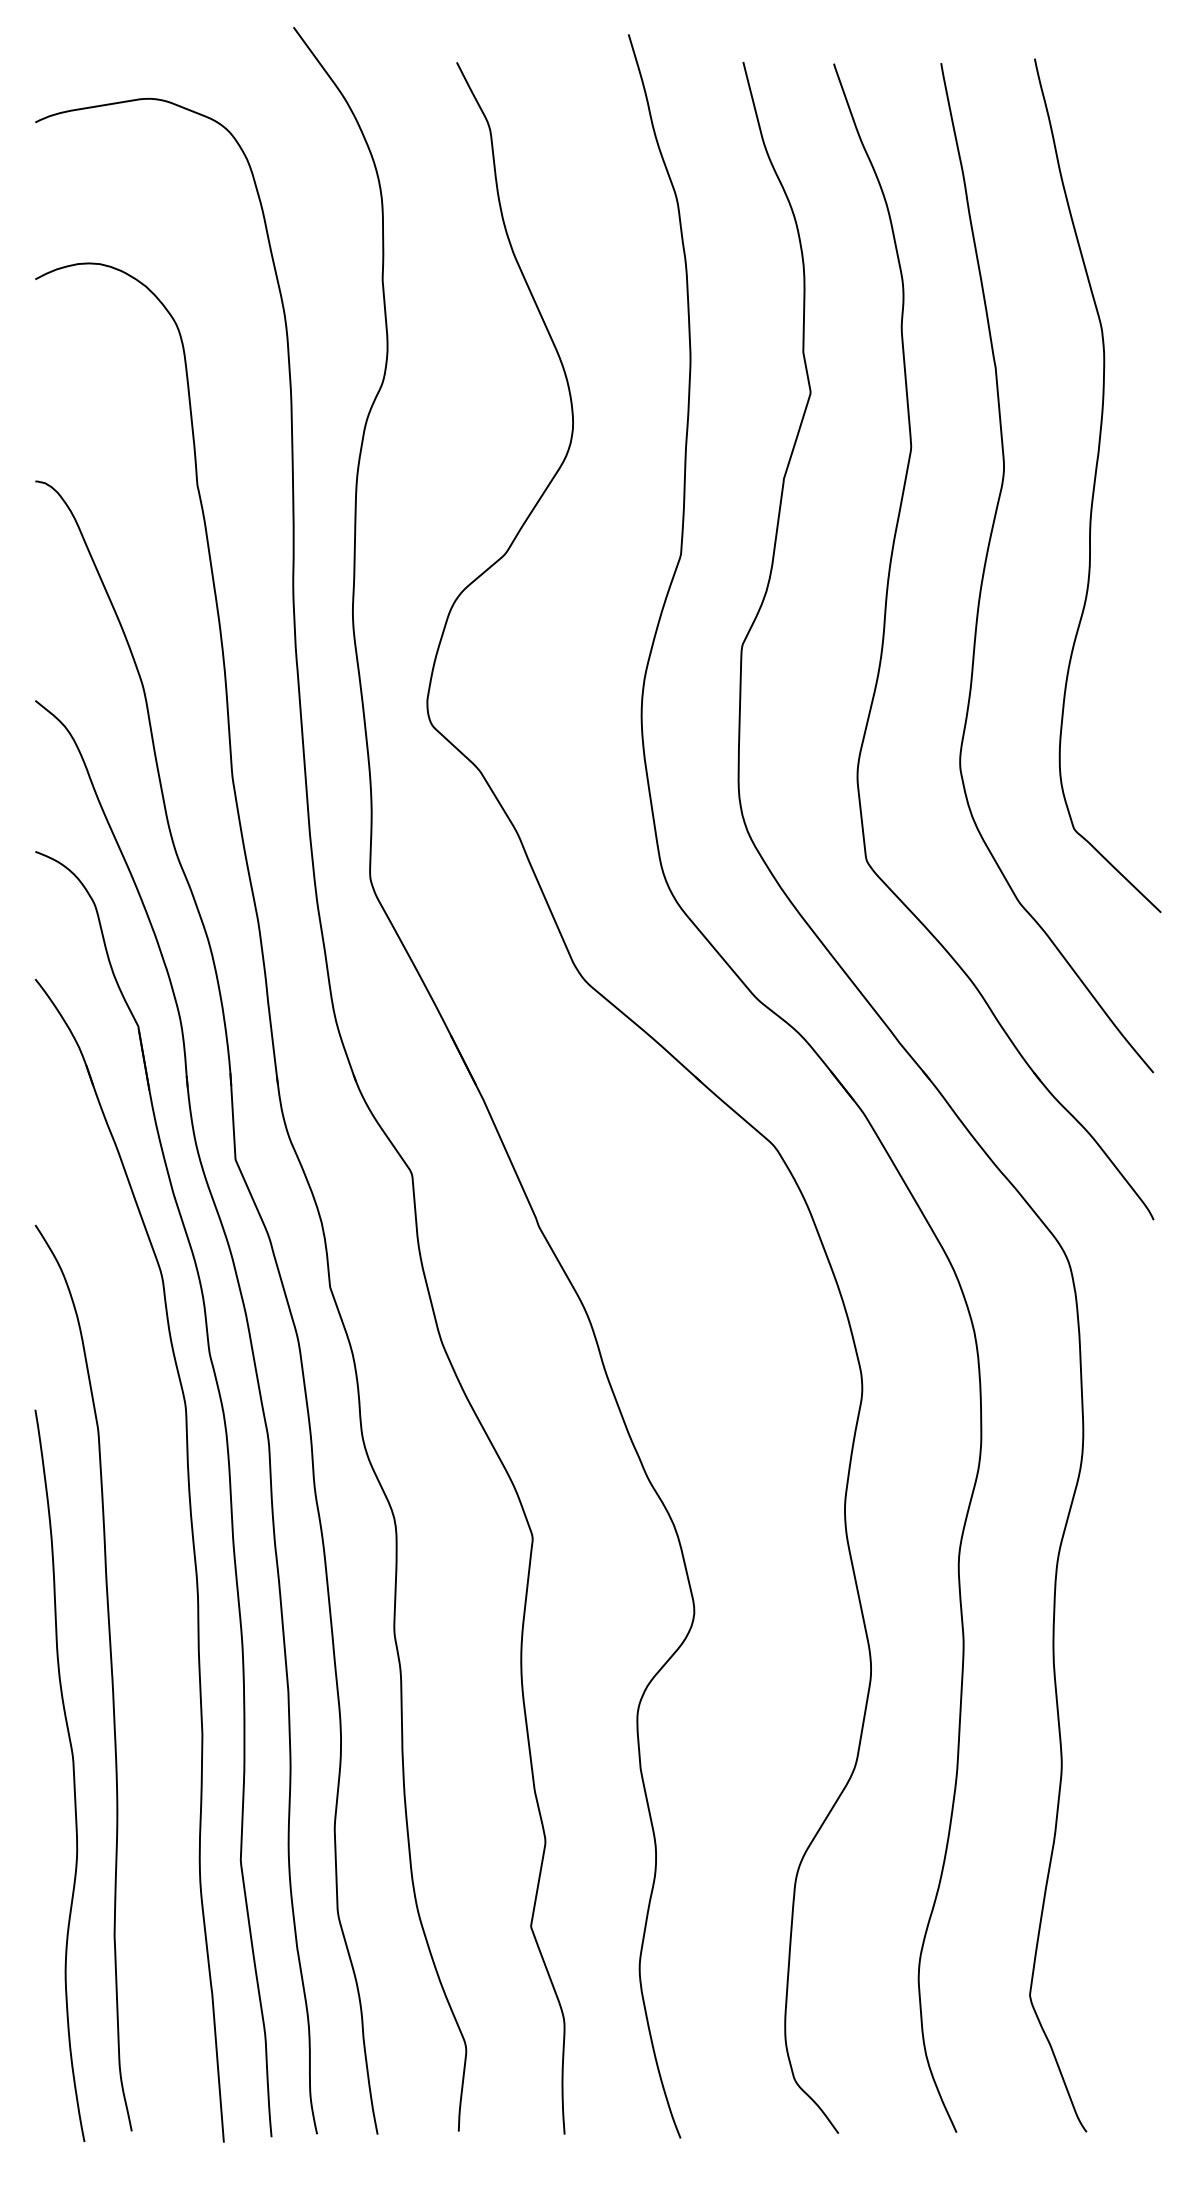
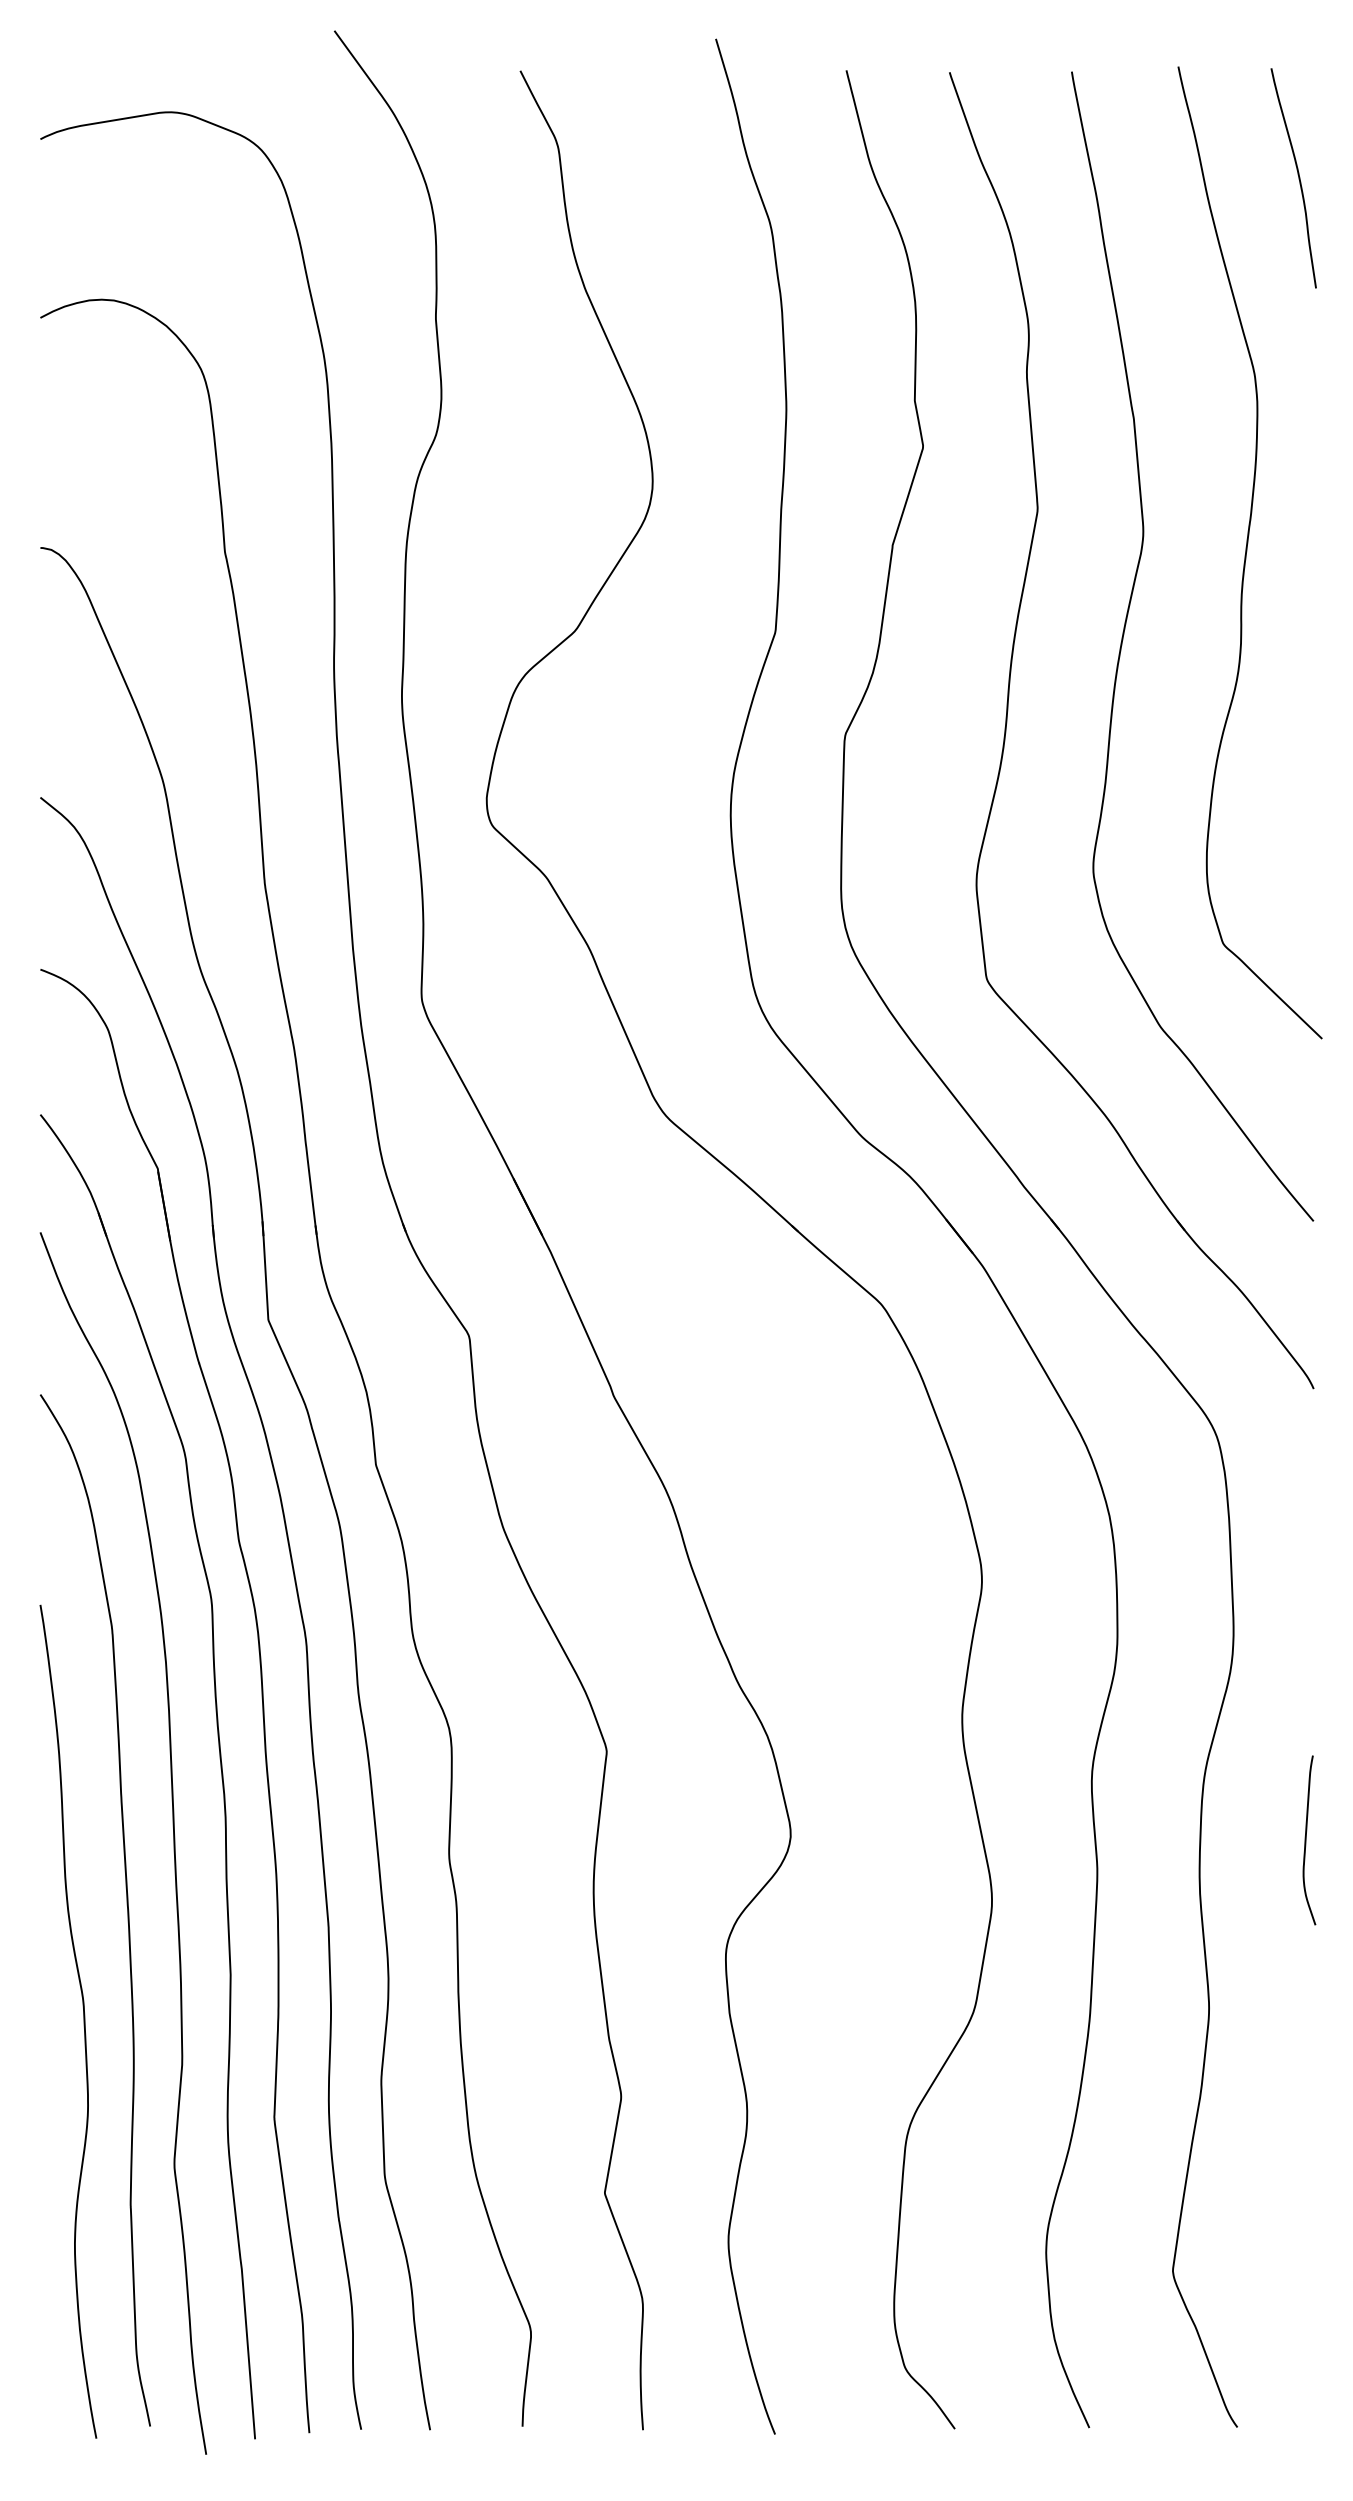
curve: (1140, 156) -> (1298, 178), added
curve: (1147, 1616) -> (1306, 1840), added
curve: (152, 1619) -> (173, 1843), added

